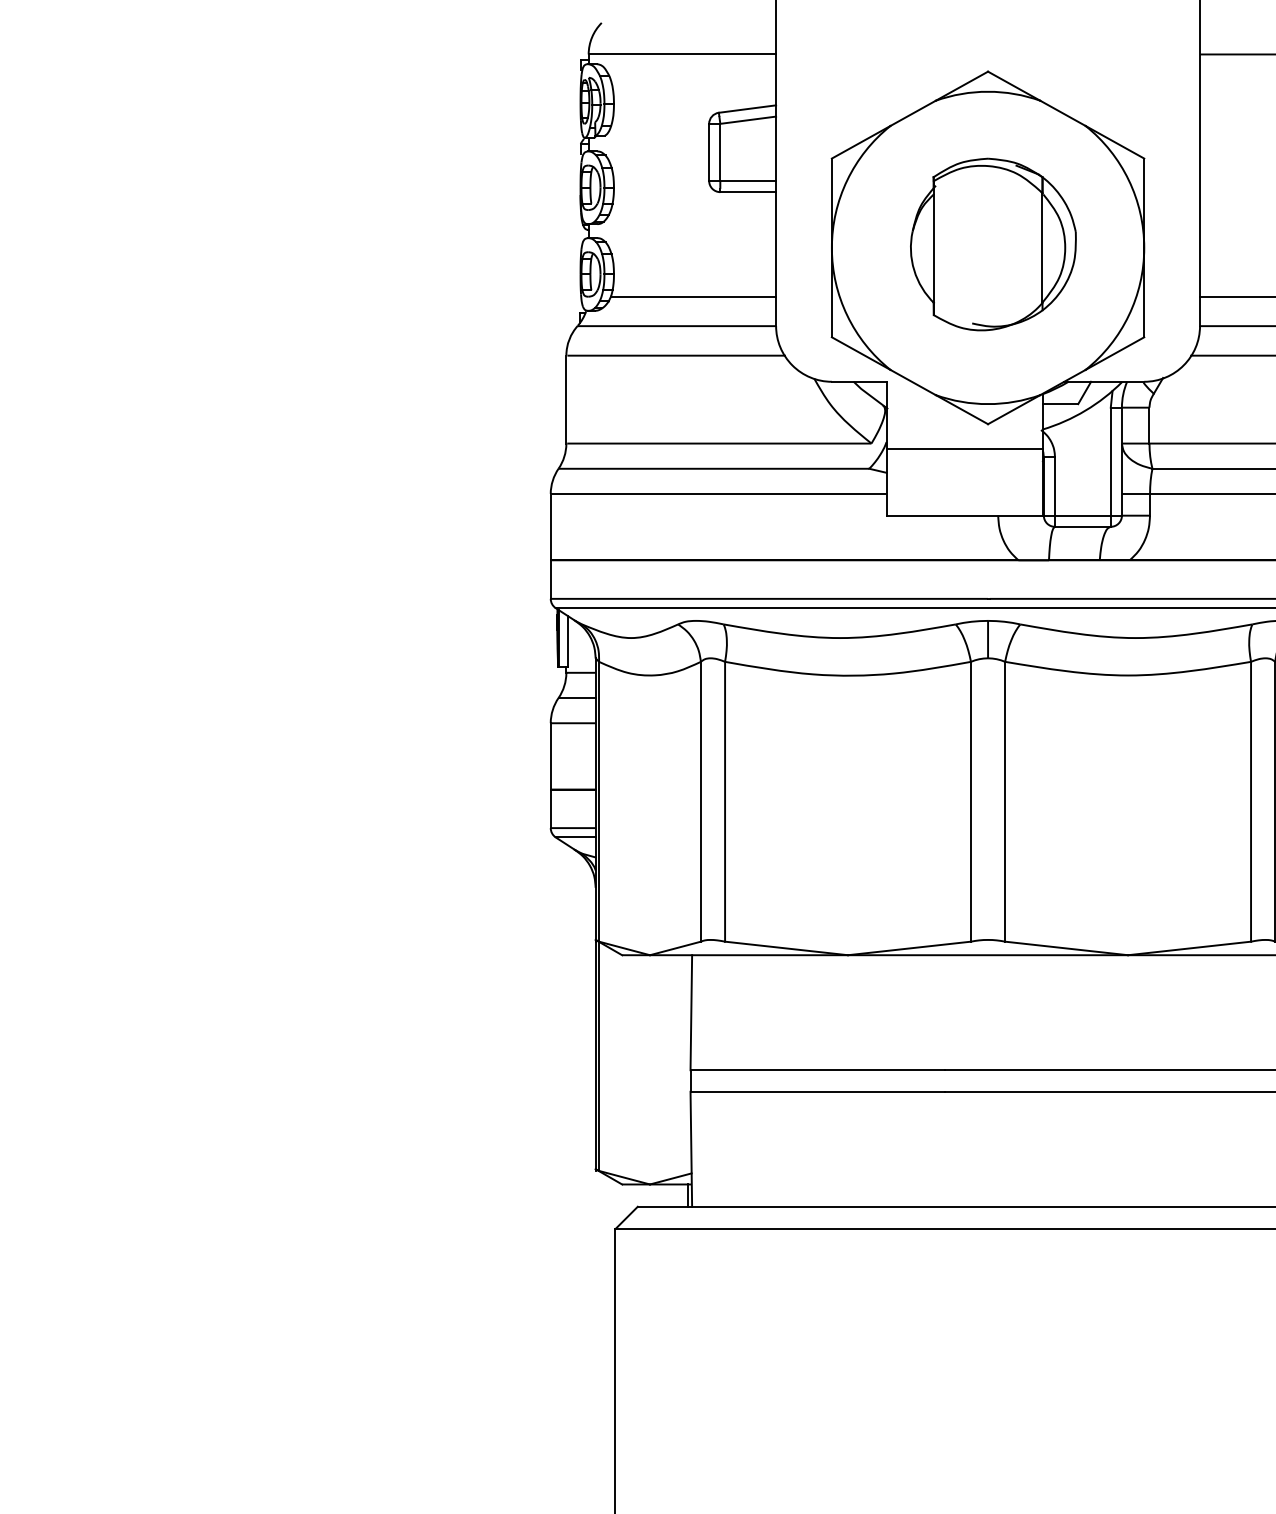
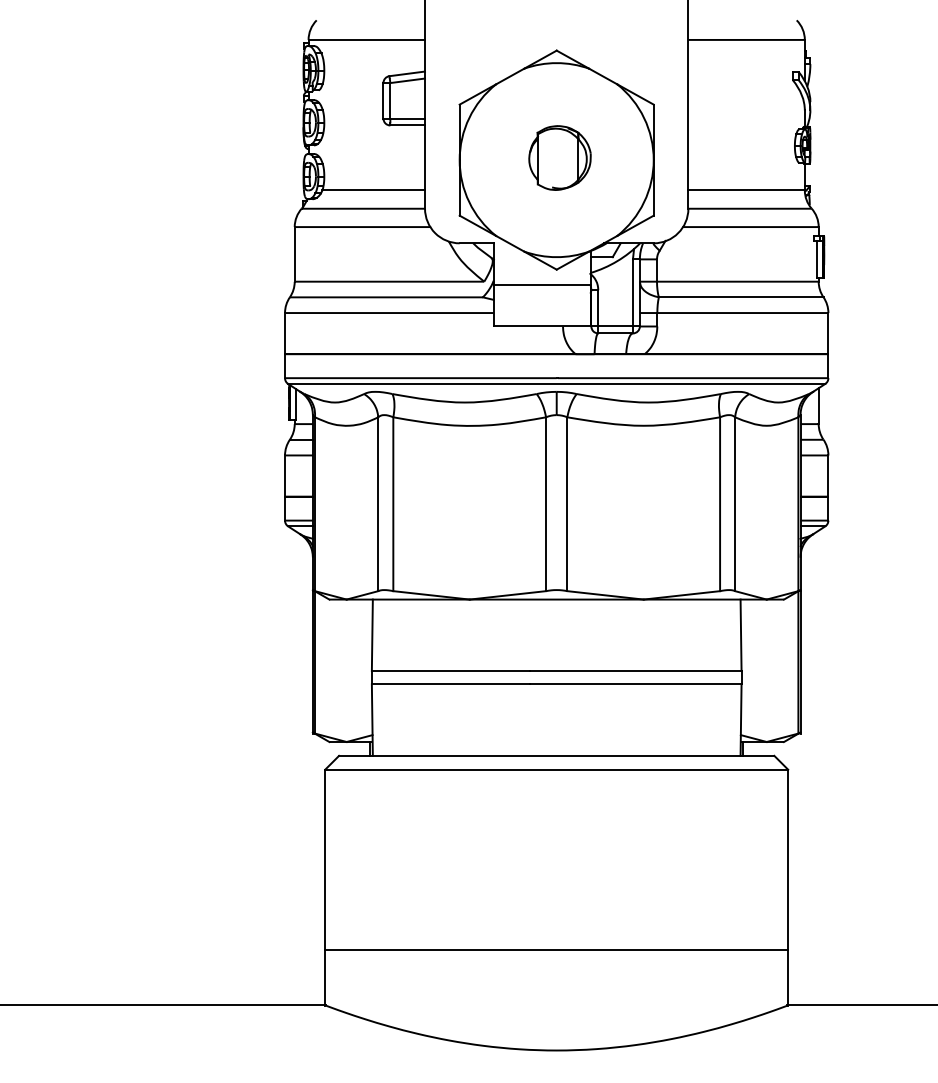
part: (992, 243) -> (559, 157), size x0.6

